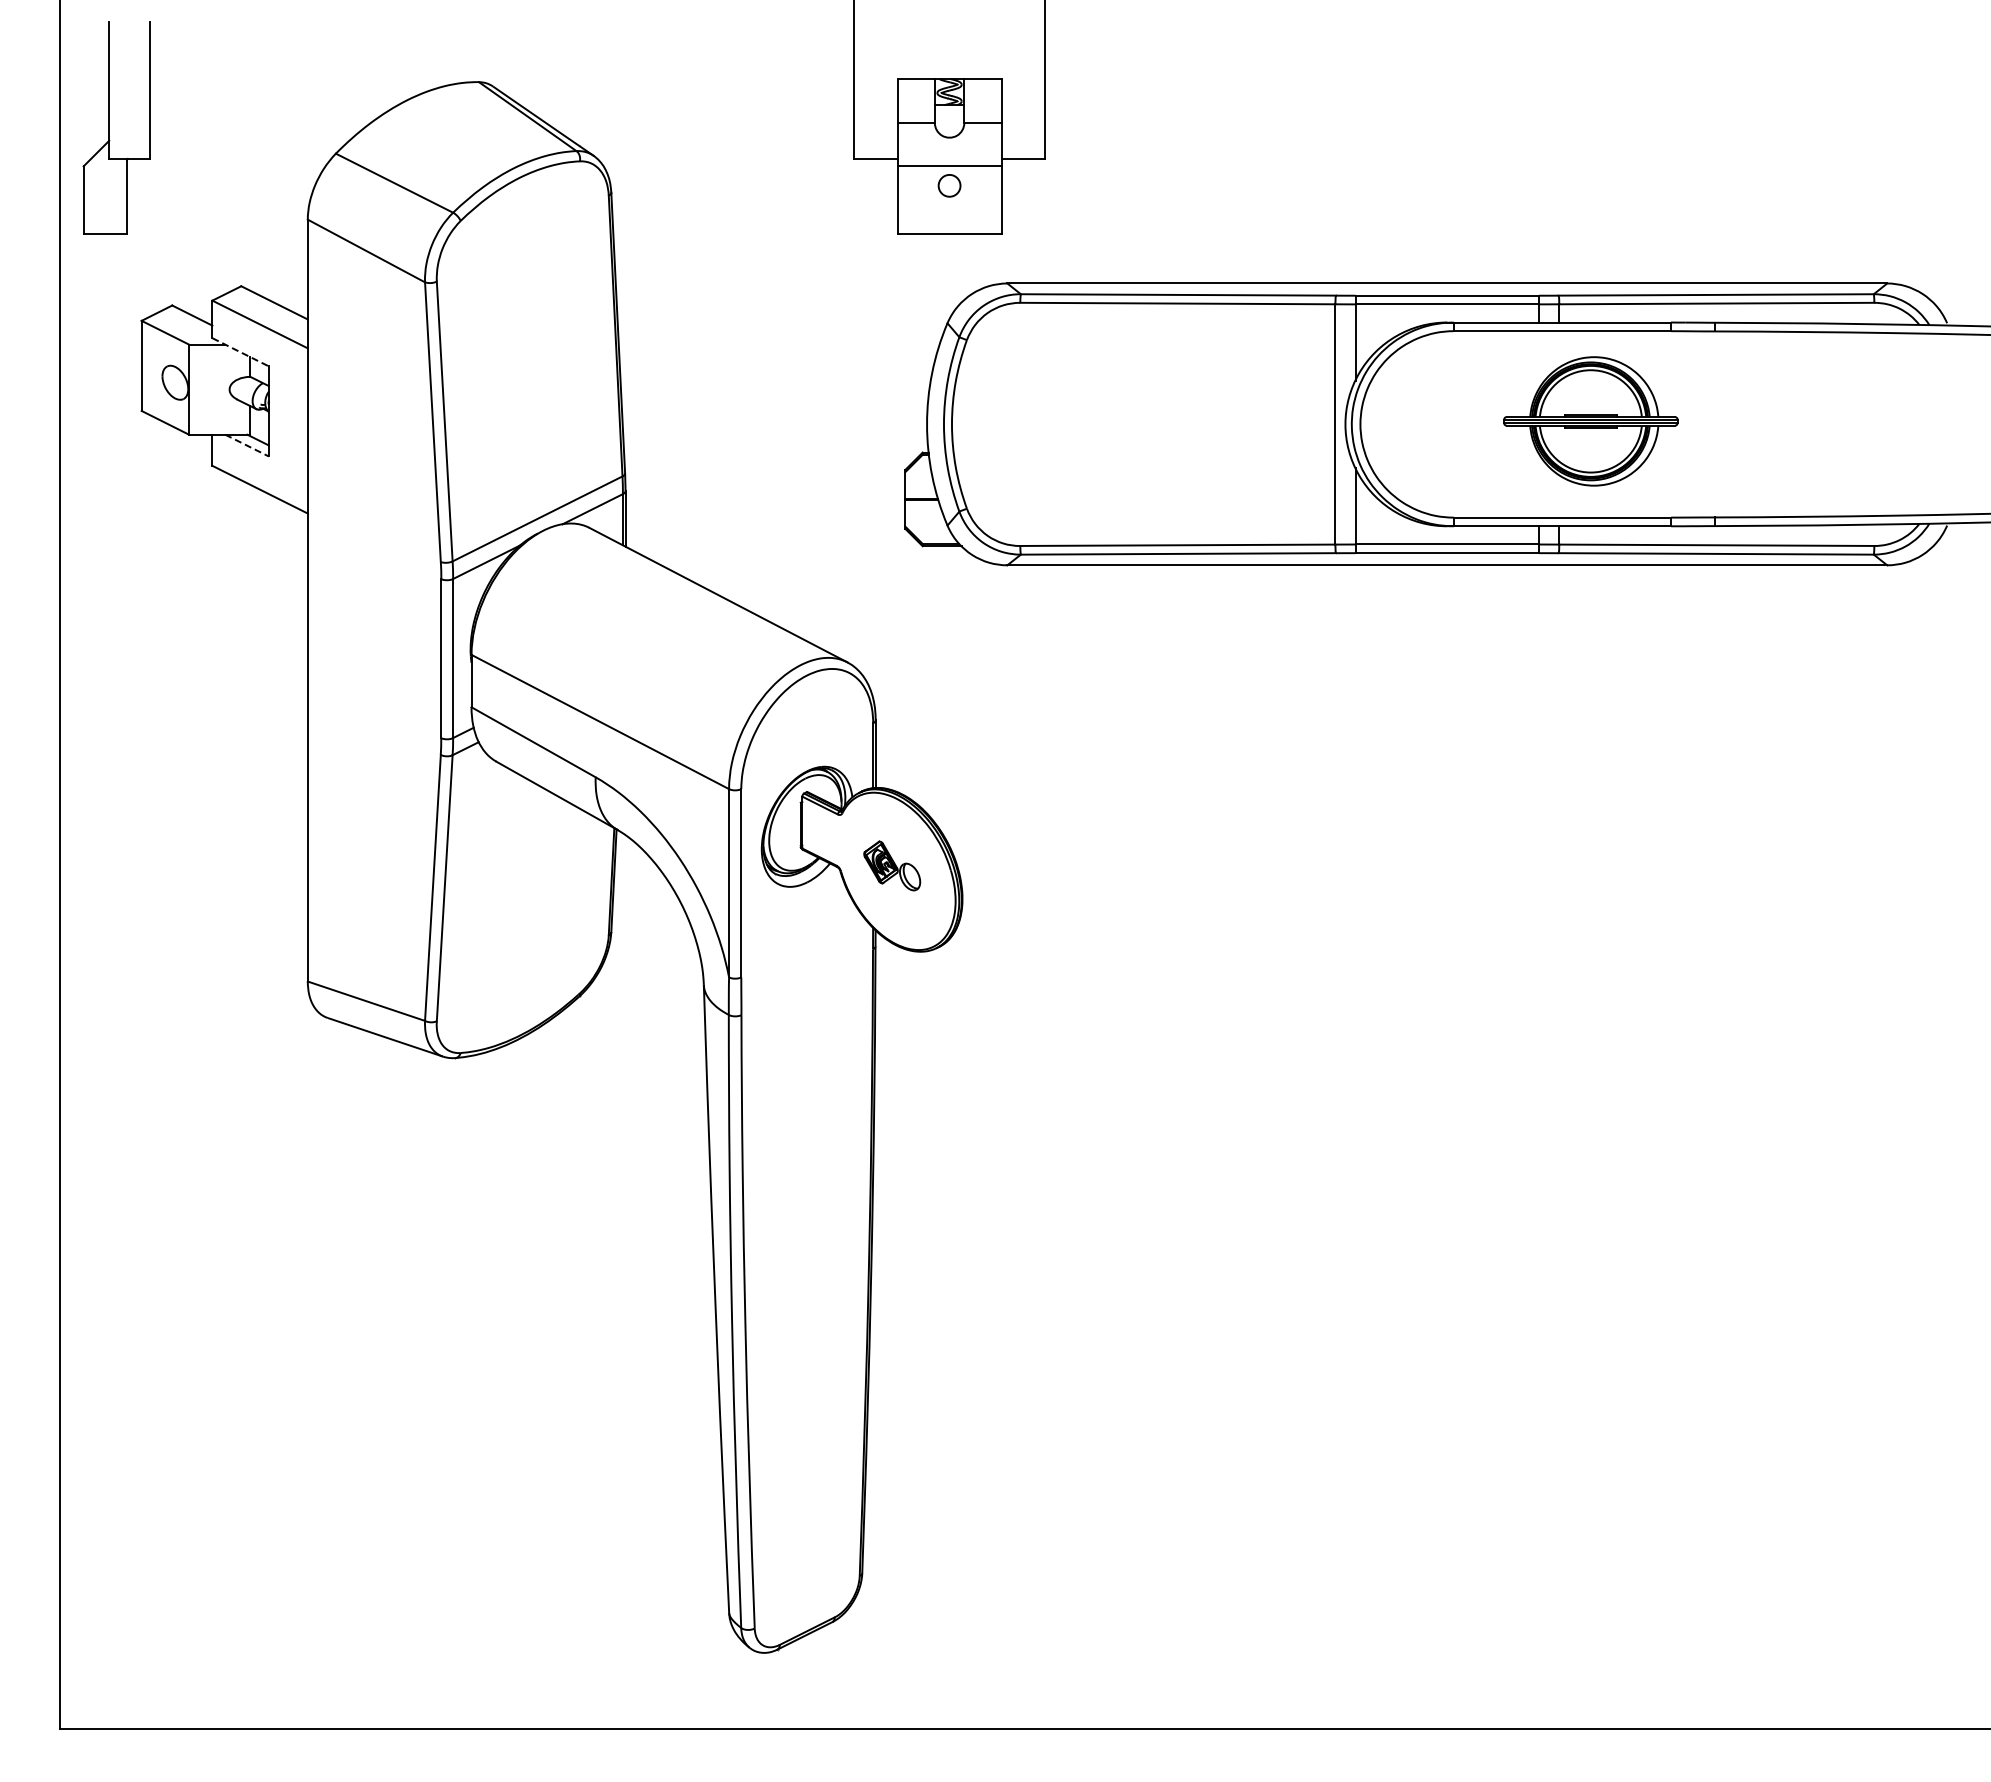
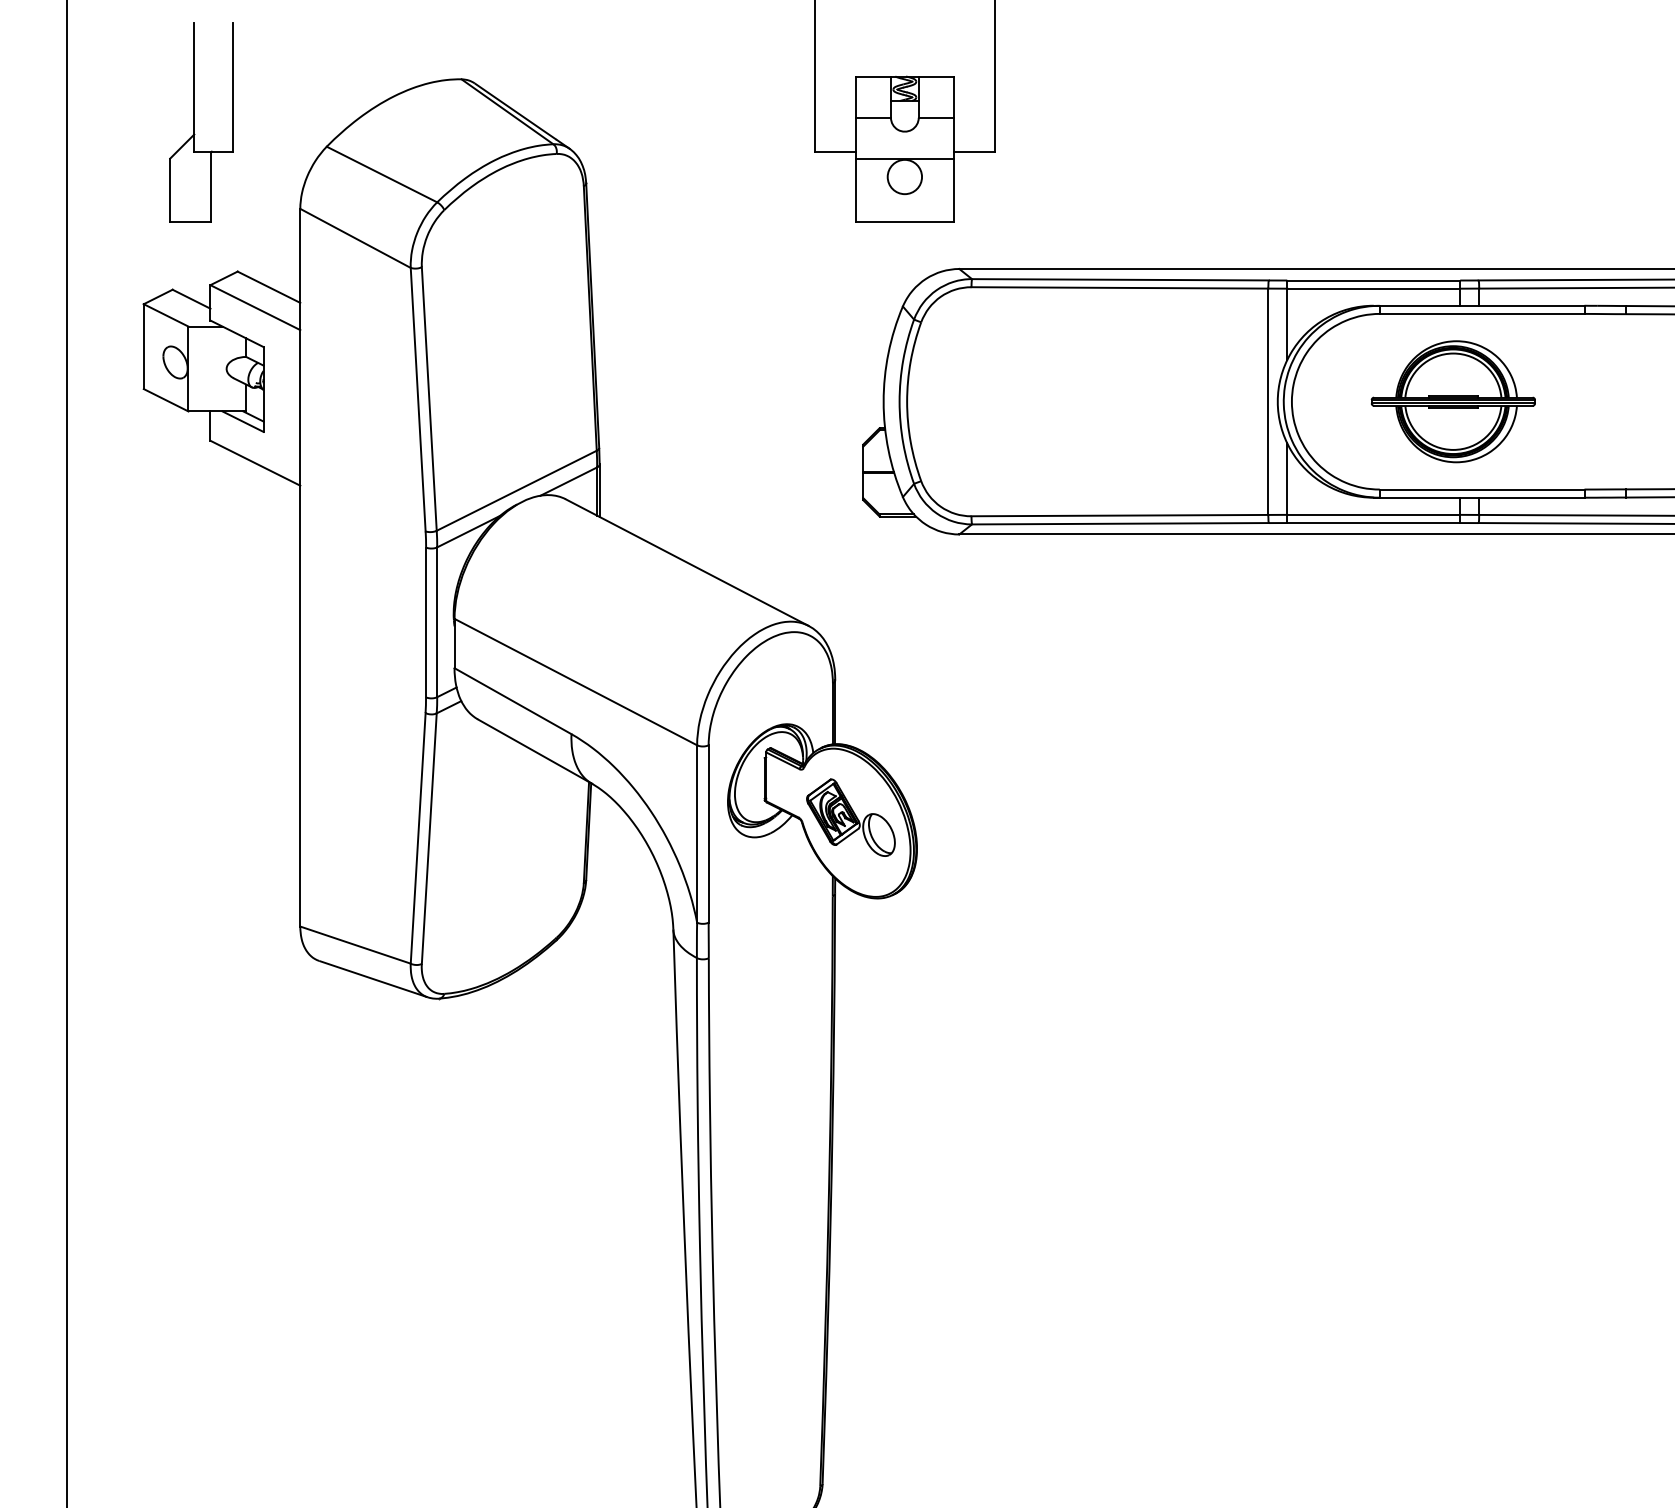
part: (109, 127) -> (194, 122), moved
circle: (949, 185) -> (904, 176), size x1.67
line: (240, 352) -> (236, 334), dashed -> solid
part: (1590, 421) -> (1453, 401), moved
line: (247, 445) -> (243, 421), dashed -> solid
part: (891, 865) -> (850, 817), size x1.67

